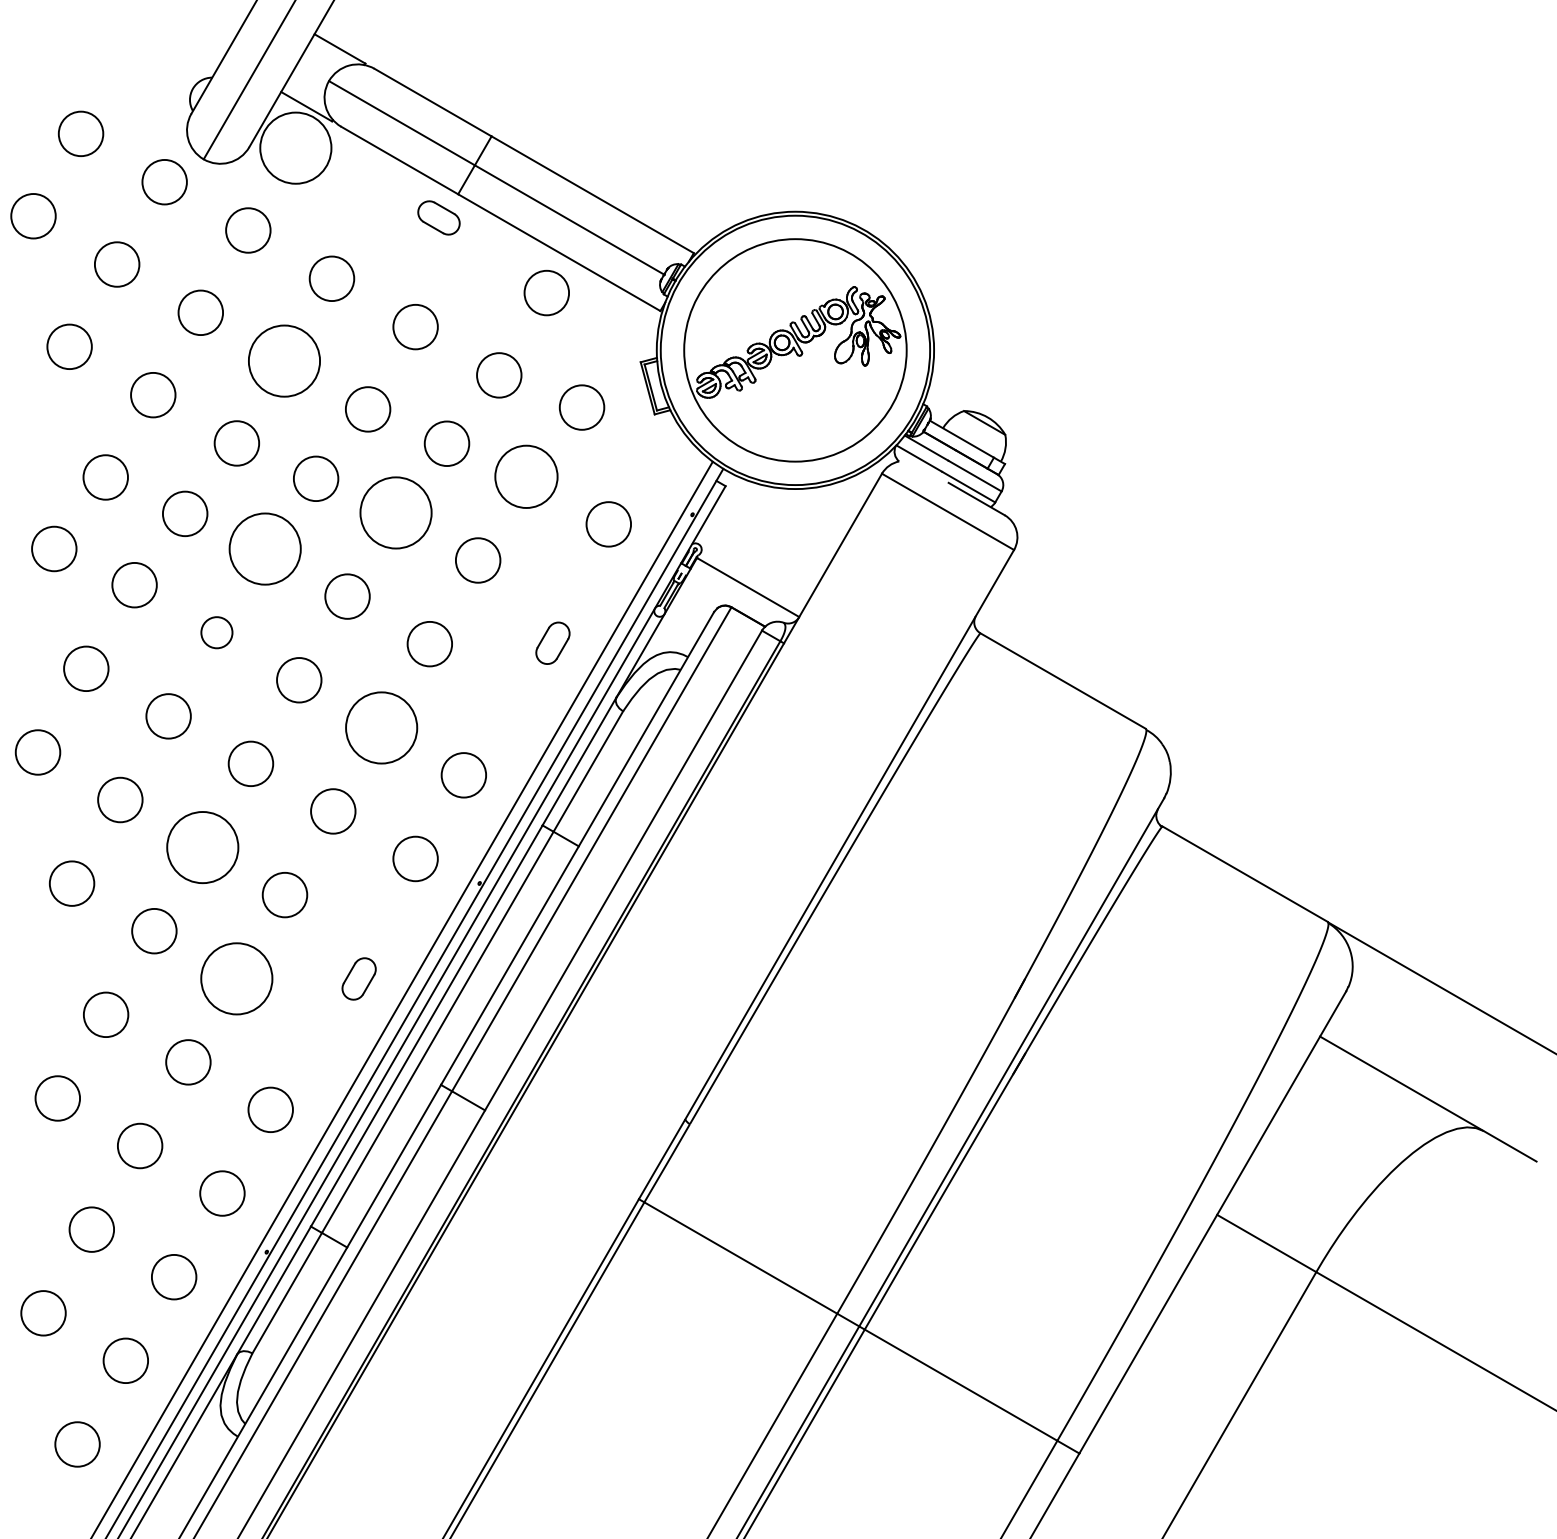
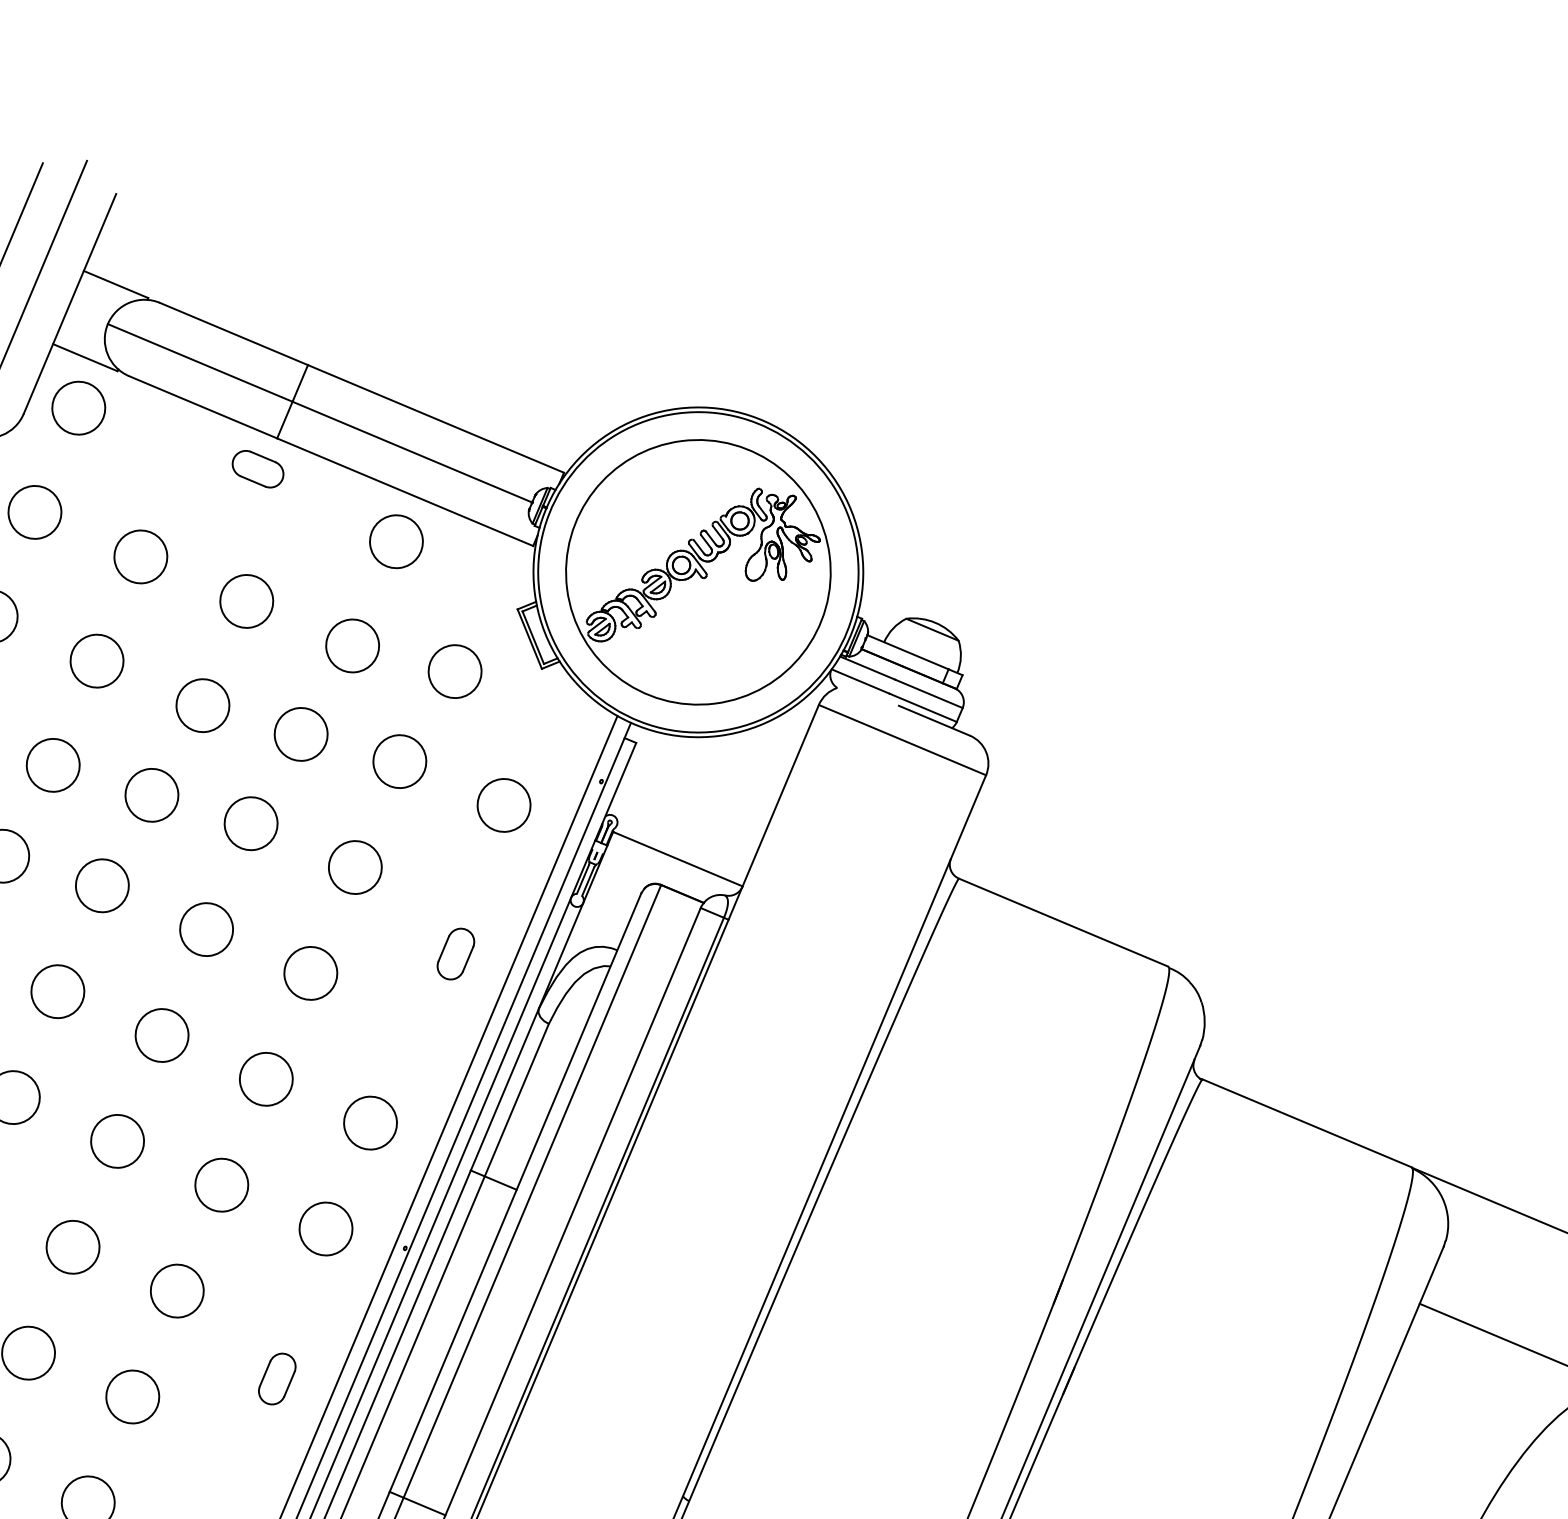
circle: (295, 147) -> (78, 407), size x0.62
circle: (284, 360) -> (97, 660), size x0.62
circle: (526, 476) -> (399, 761), size x0.71
circle: (395, 512) -> (250, 823), size x0.62
circle: (265, 548) -> (102, 885), size x0.62
circle: (216, 632) -> (57, 991), size x1.43
circle: (381, 727) -> (266, 1078), size x0.62
circle: (202, 847) -> (72, 1247), size x0.62
circle: (236, 978) -> (132, 1396), size x0.62

